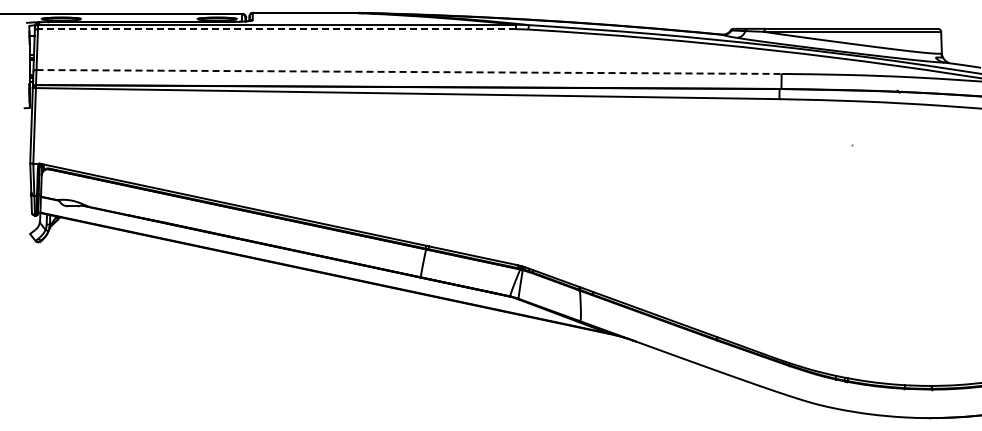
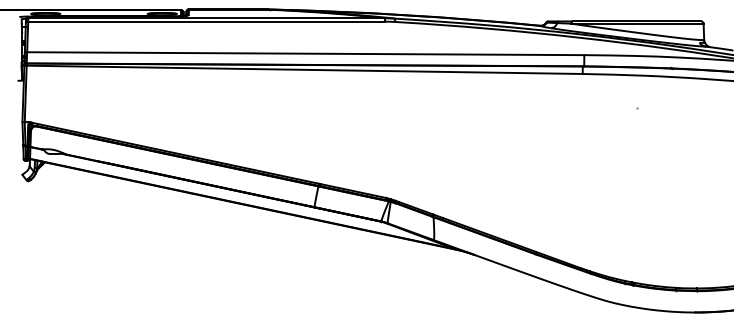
line: (276, 29) -> (206, 21), dashed -> solid
line: (409, 72) -> (306, 54), dashed -> solid

